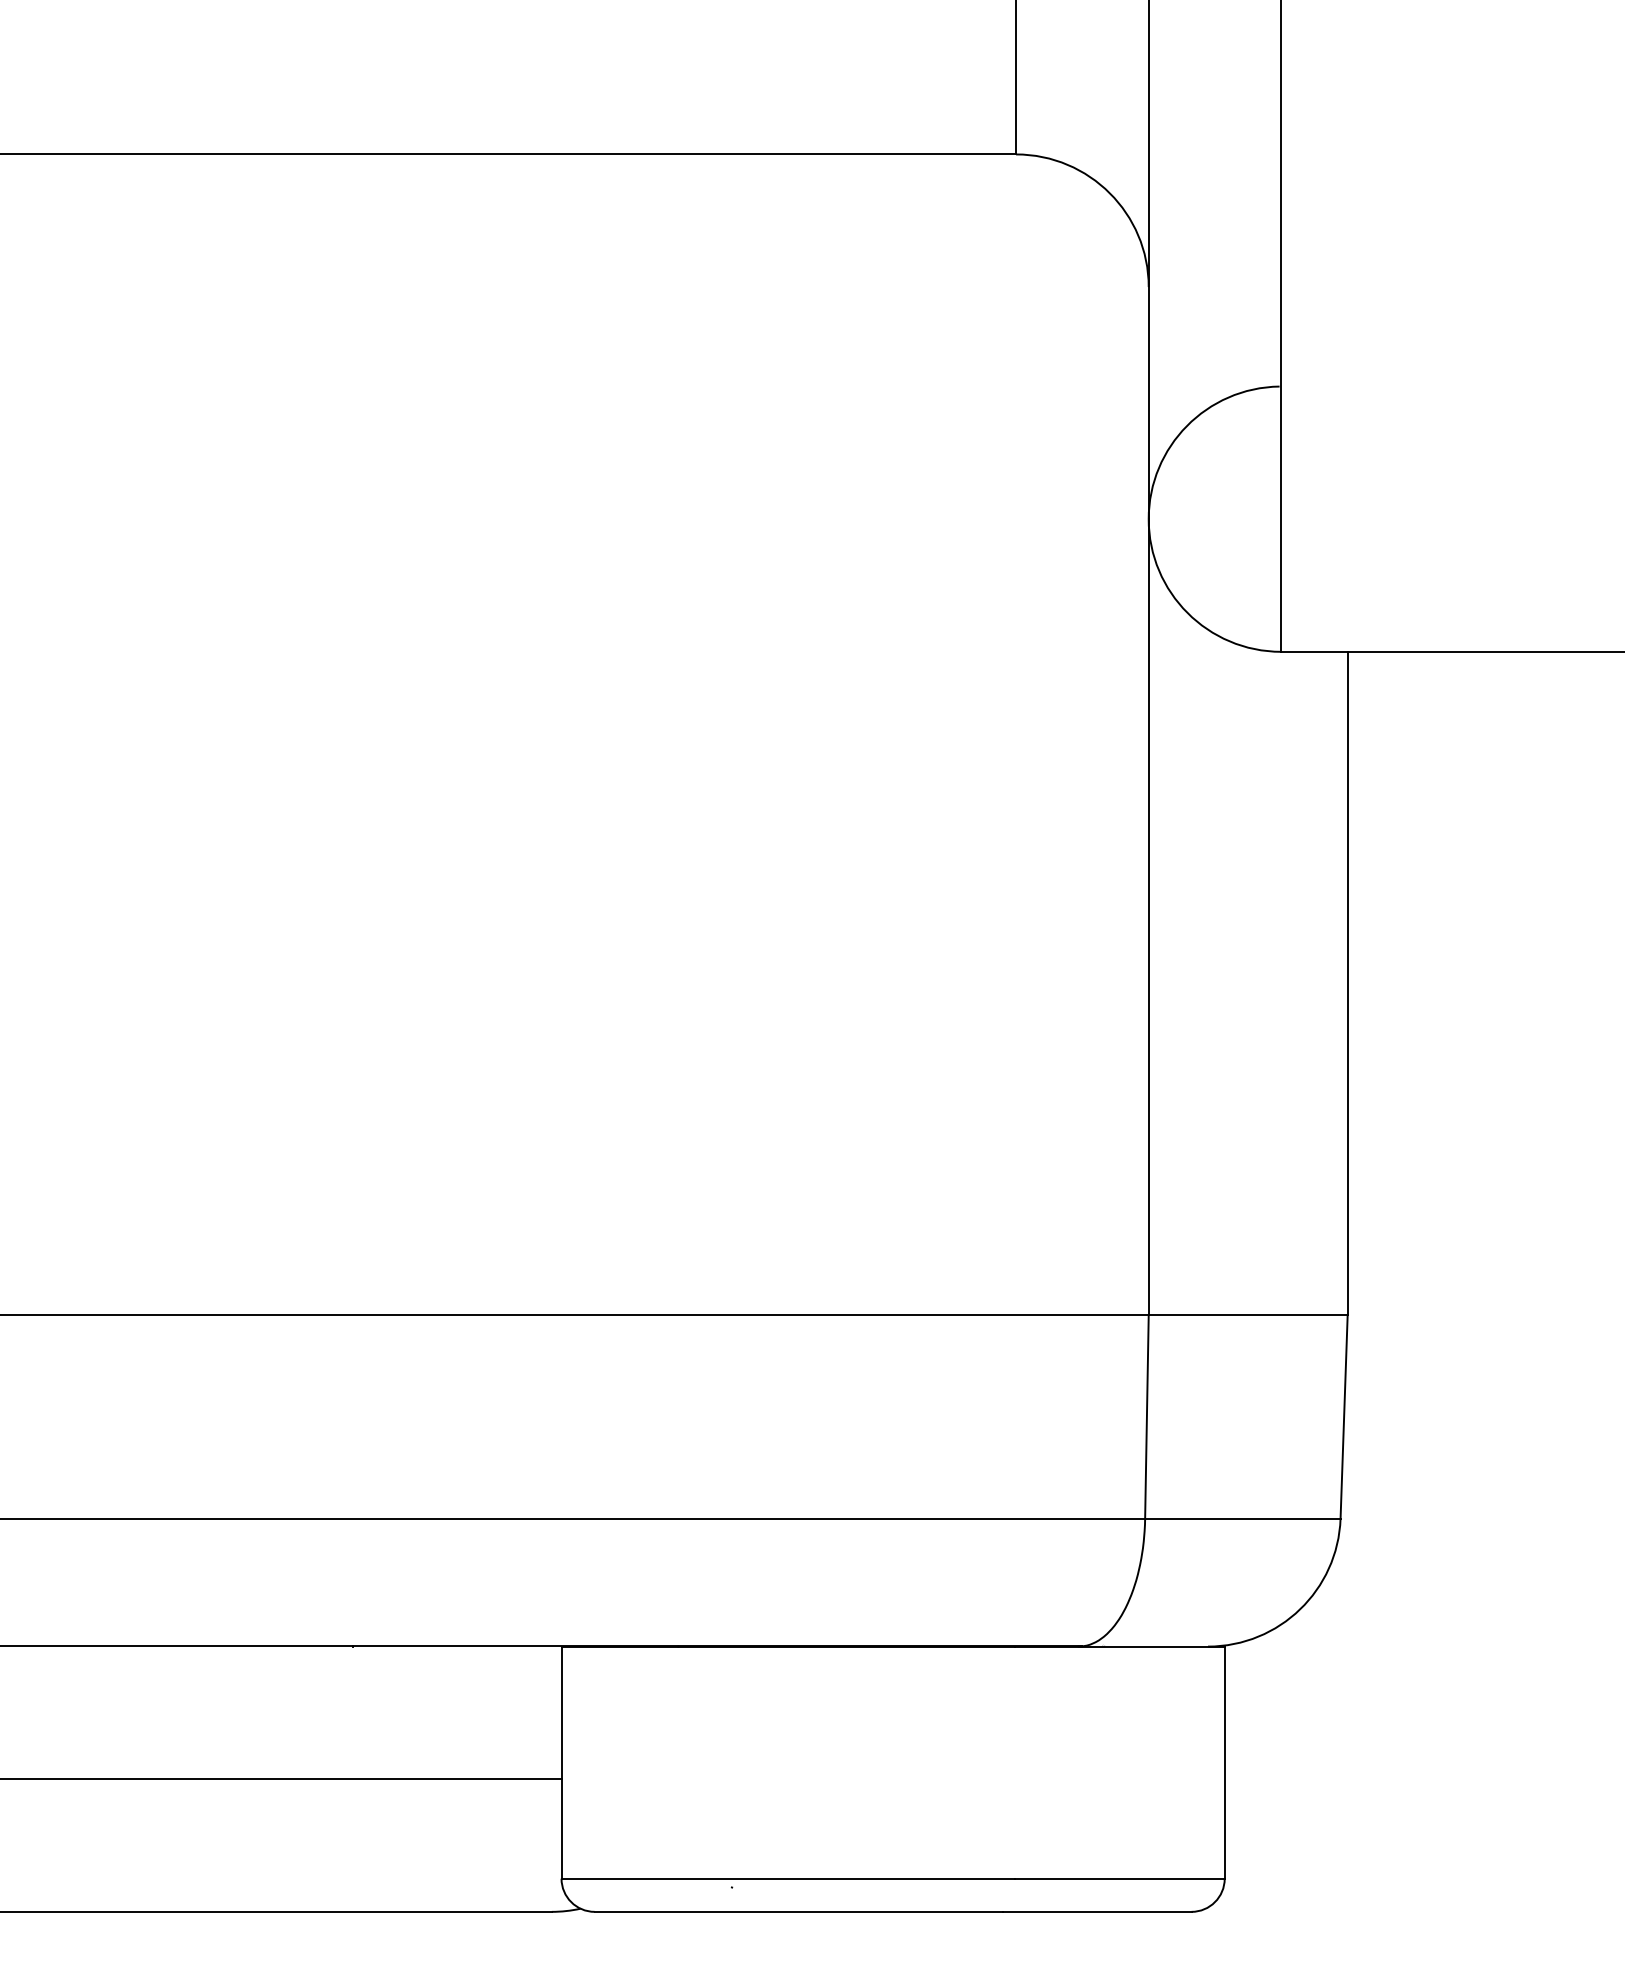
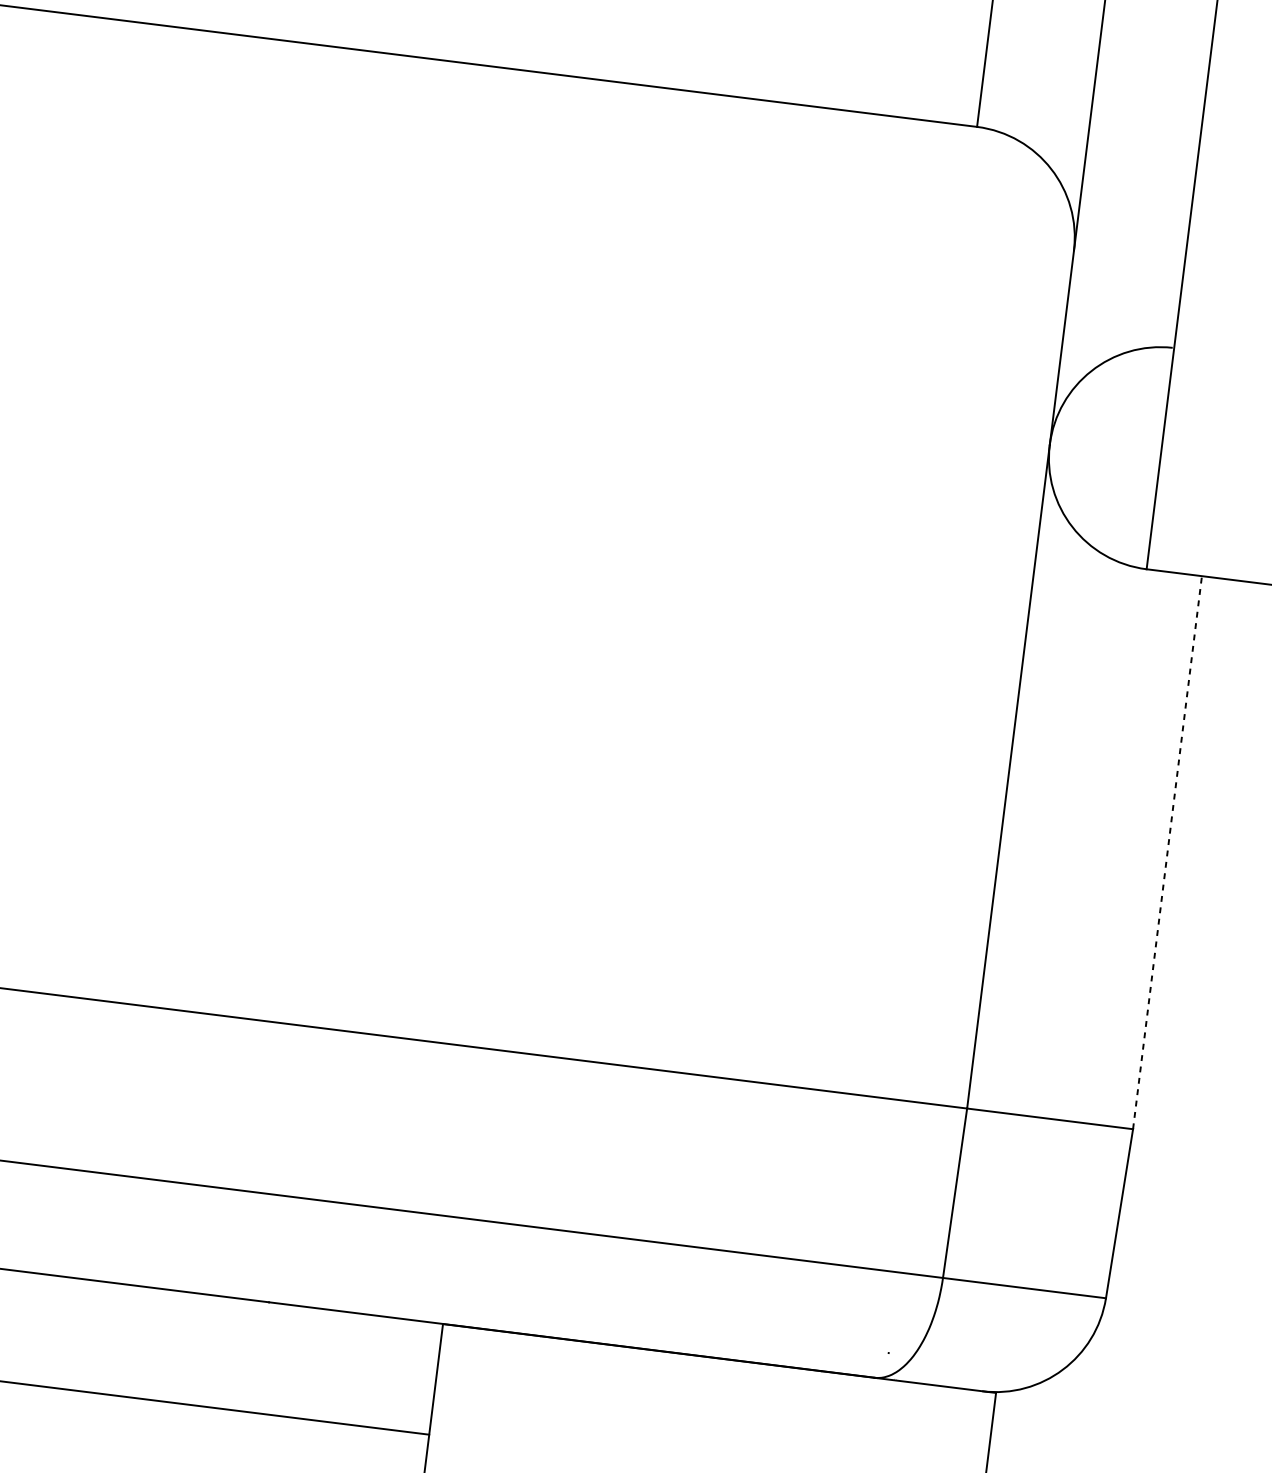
line: (1347, 983) -> (1167, 852), solid -> dashed

